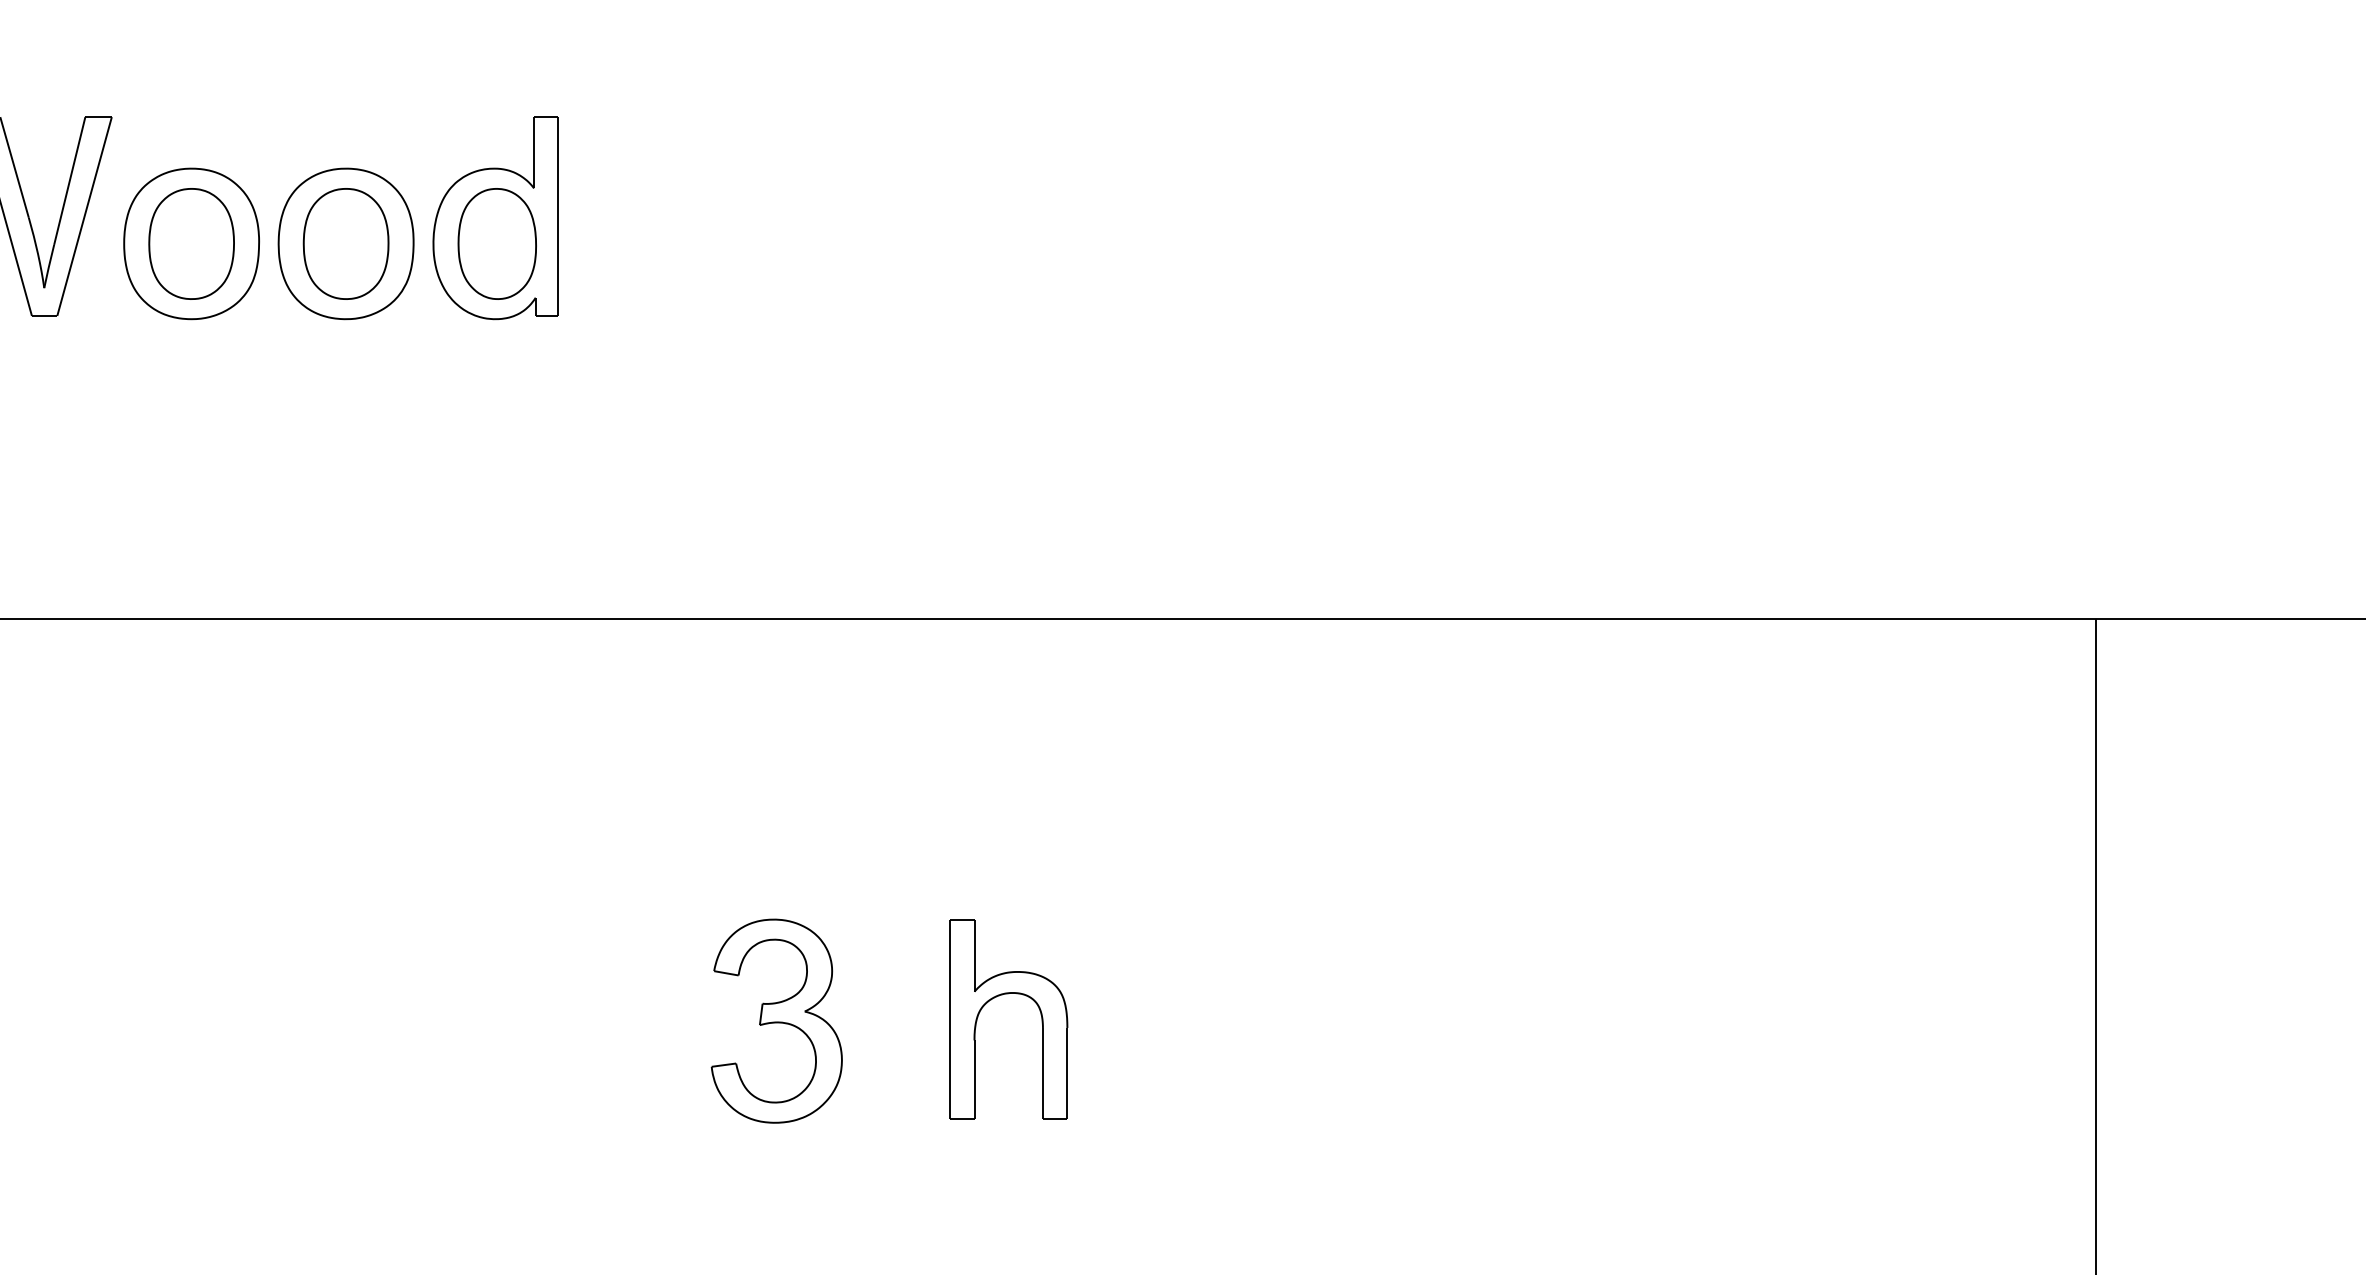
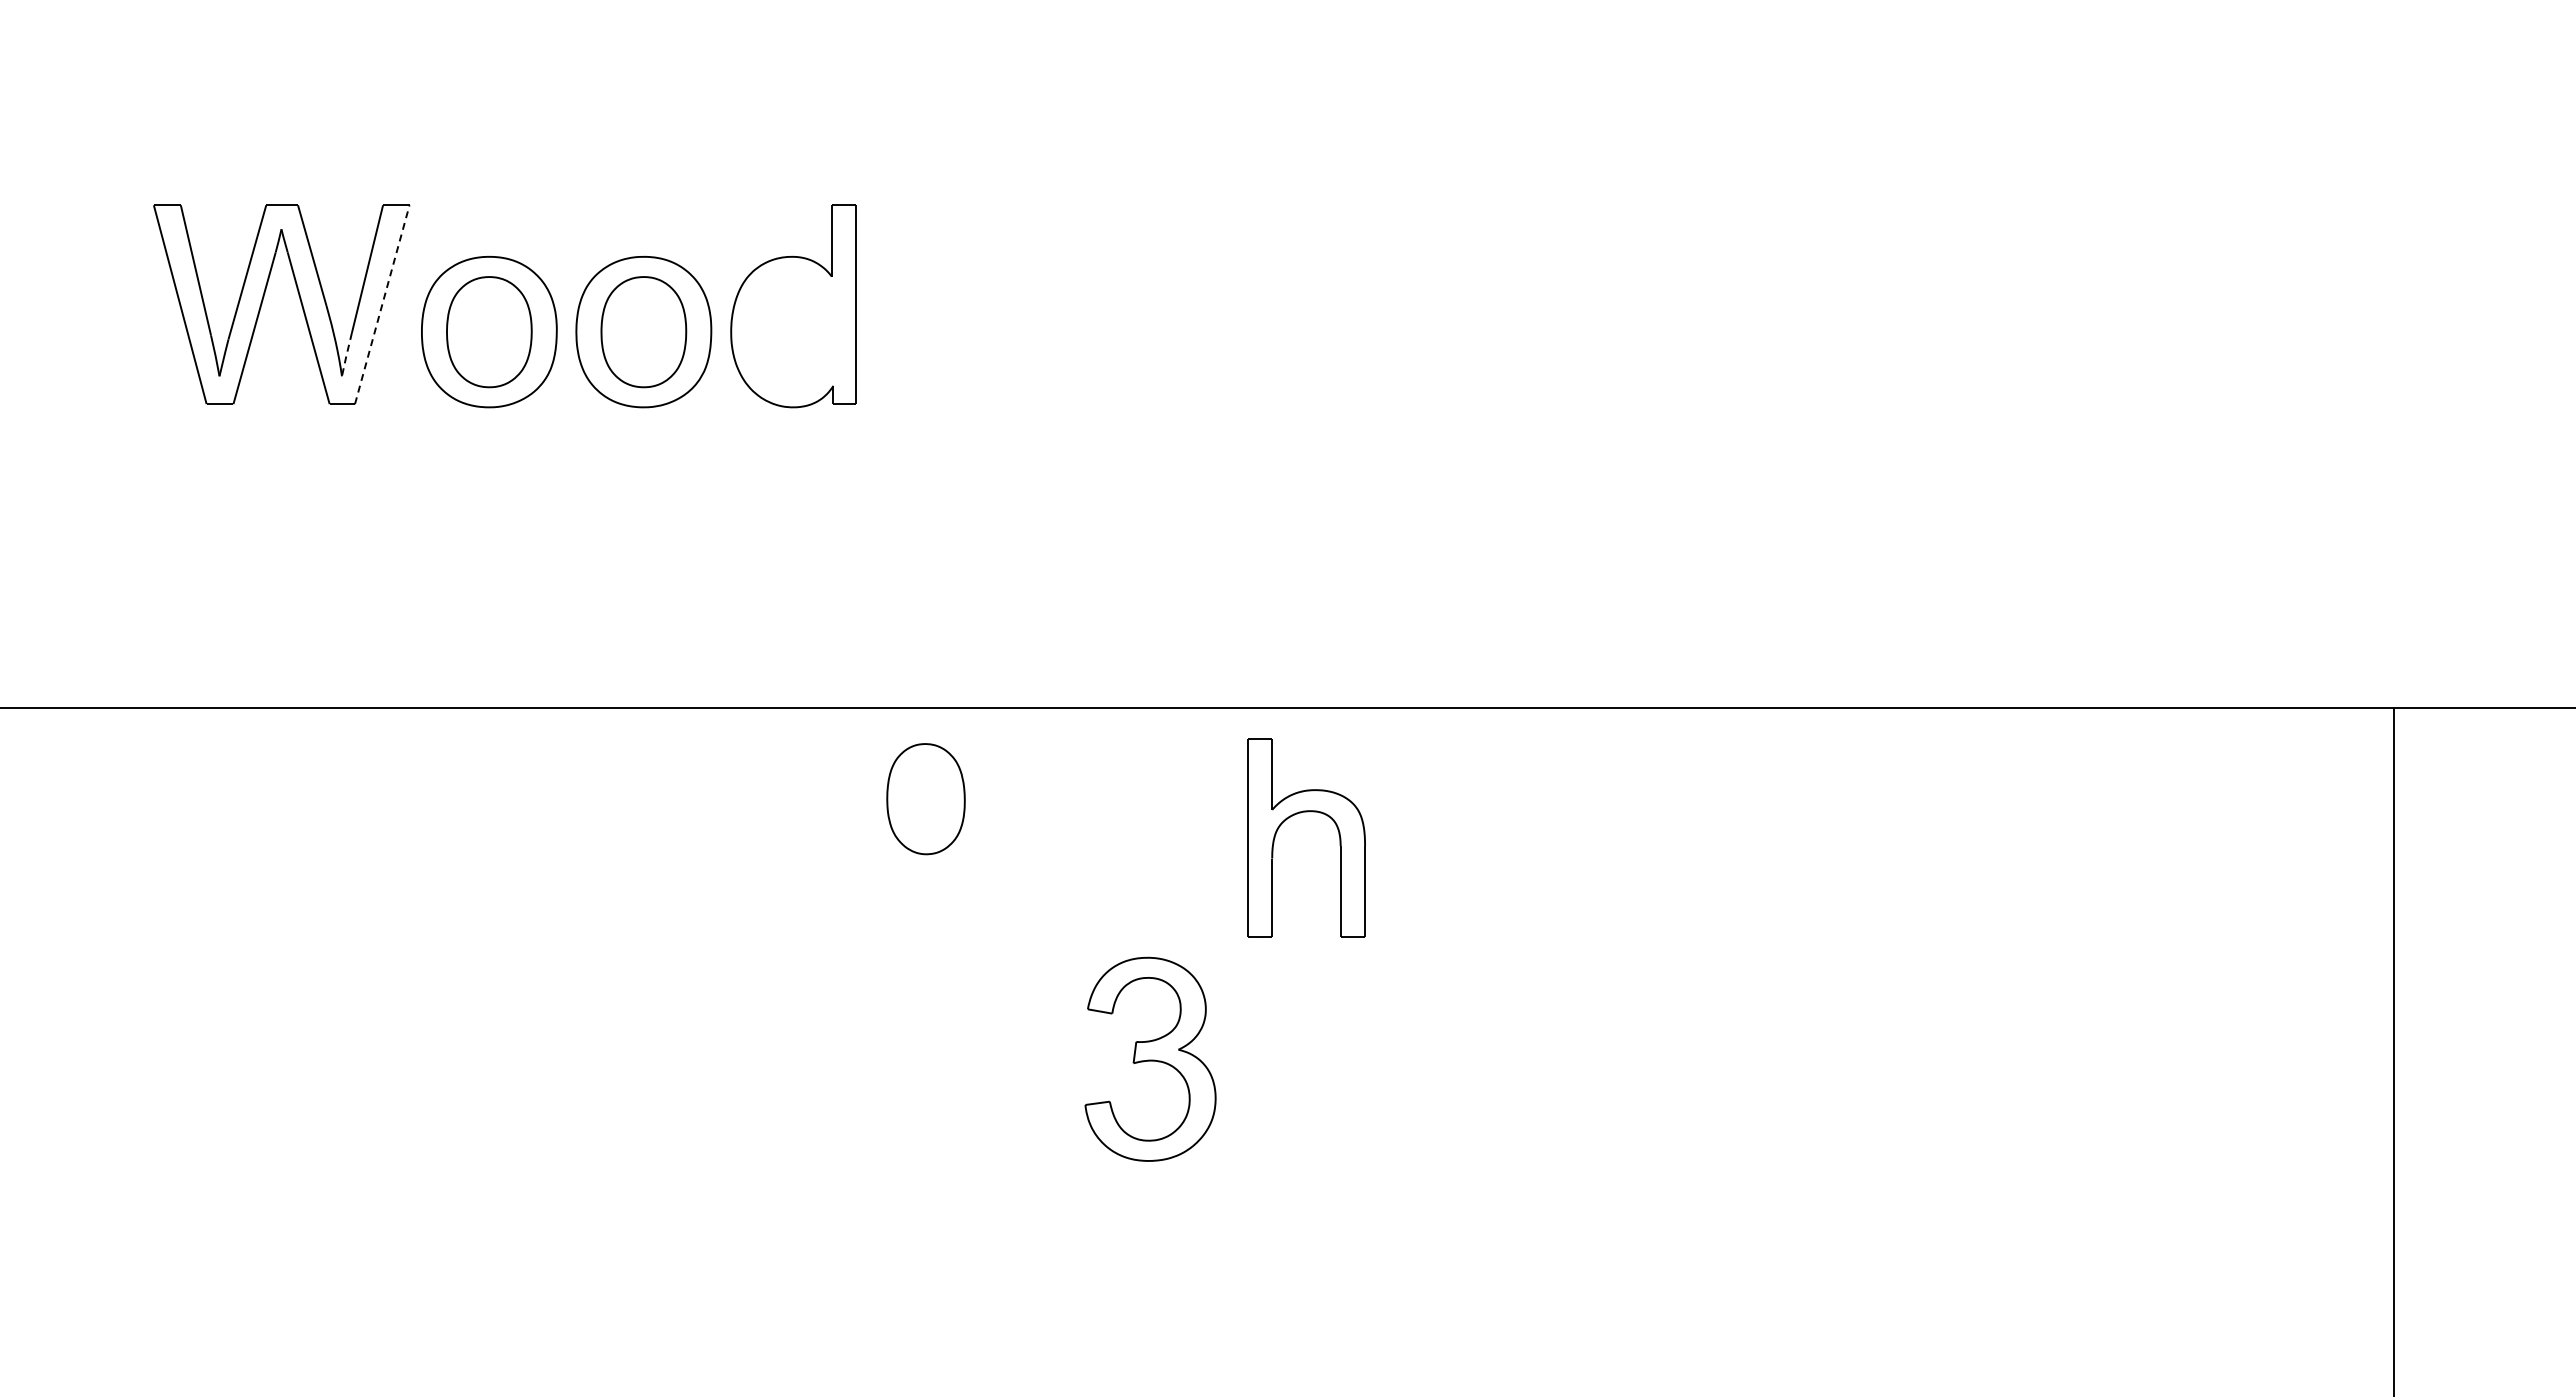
line: (84, 216) -> (382, 304), solid -> dashed
part: (496, 244) -> (925, 799), moved
line: (48, 267) -> (346, 355), solid -> dashed
part: (1003, 995) -> (1301, 813), moved
part: (776, 1020) -> (1150, 1058), moved

